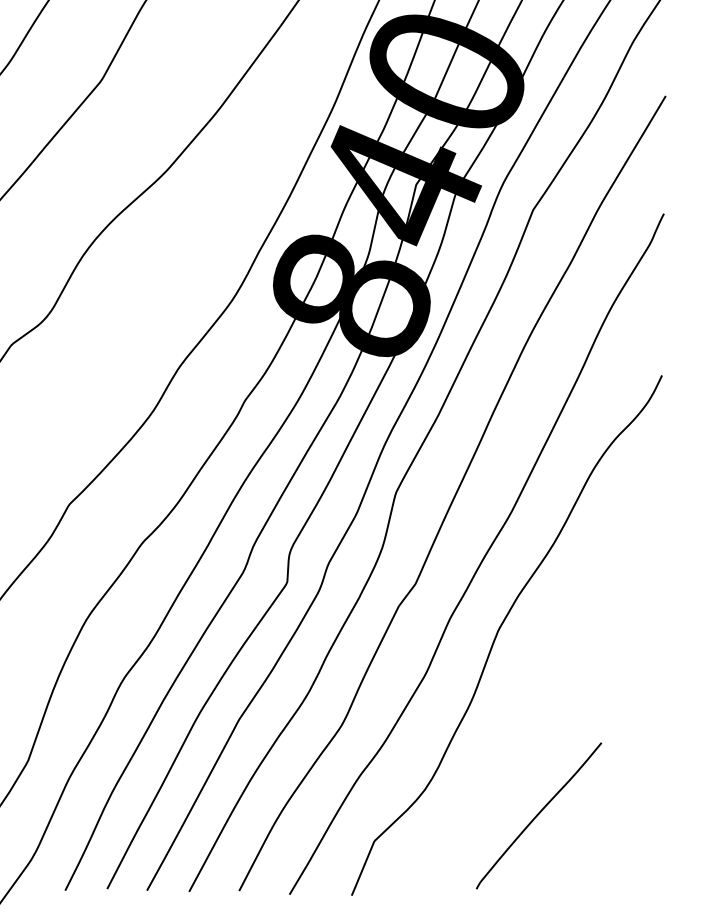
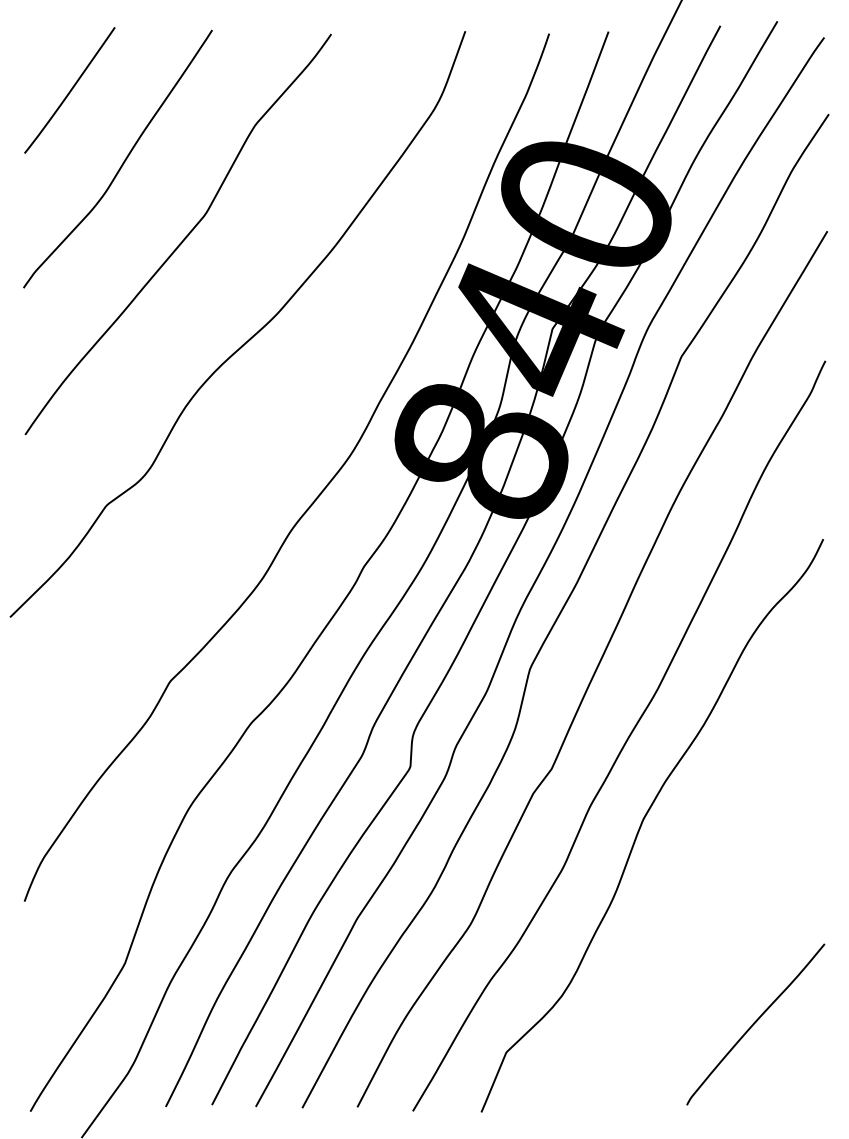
curve: (538, 815) -> (755, 1023), moved

